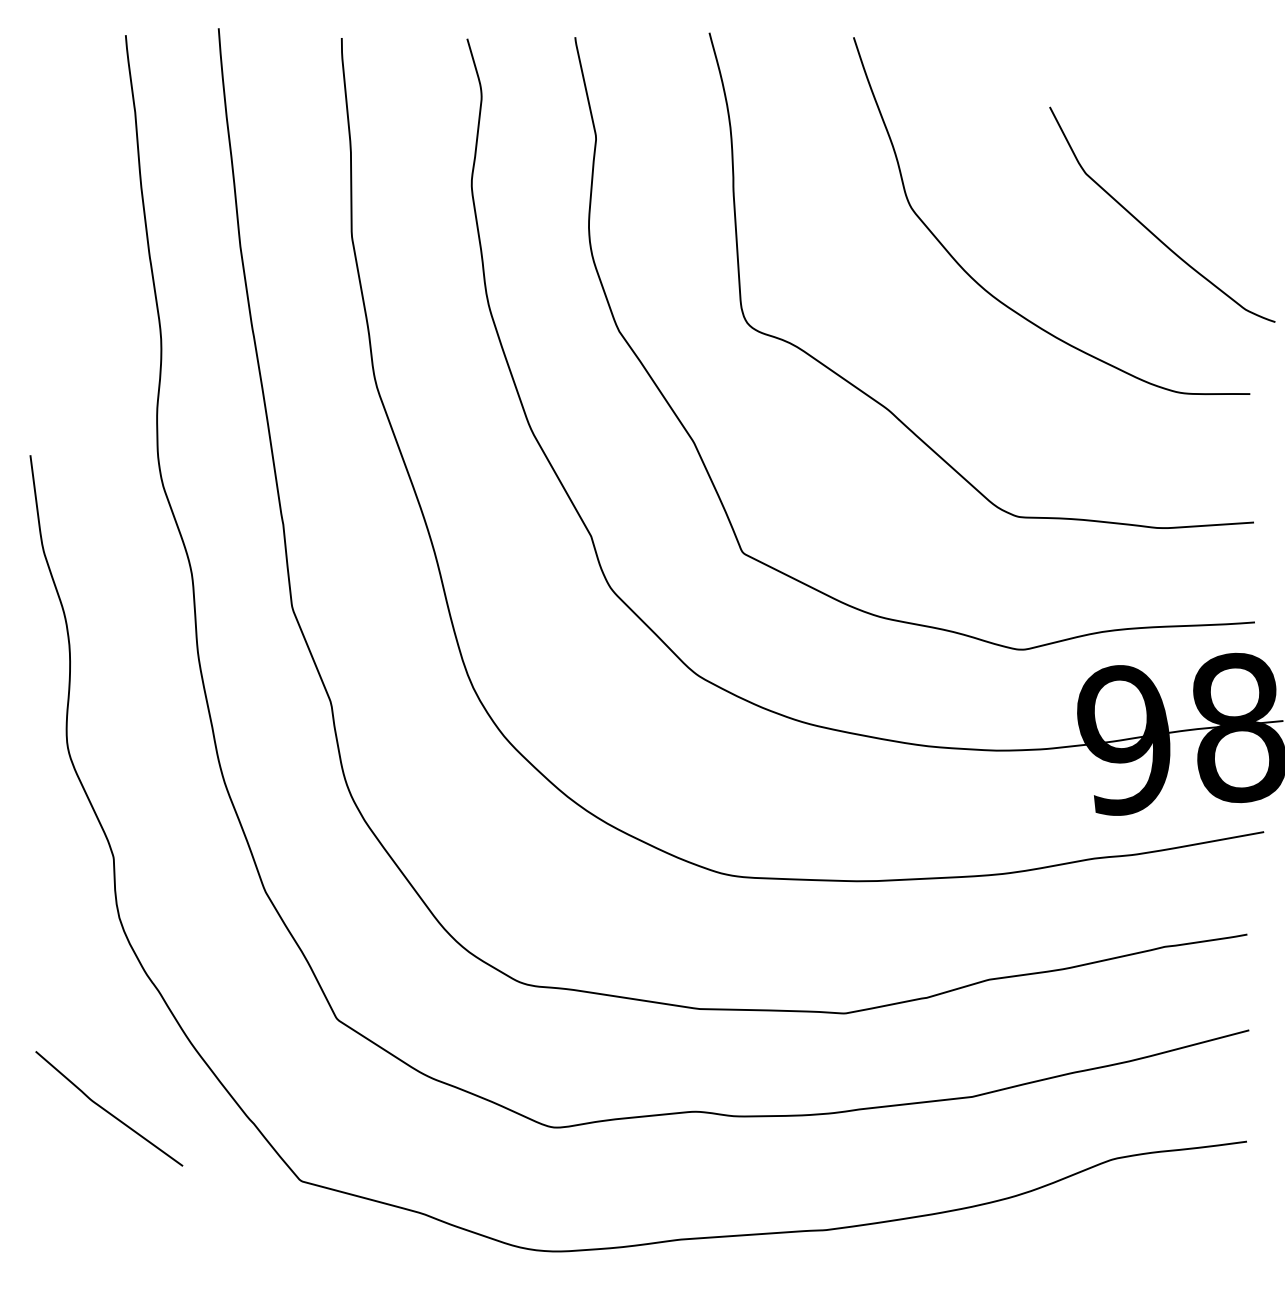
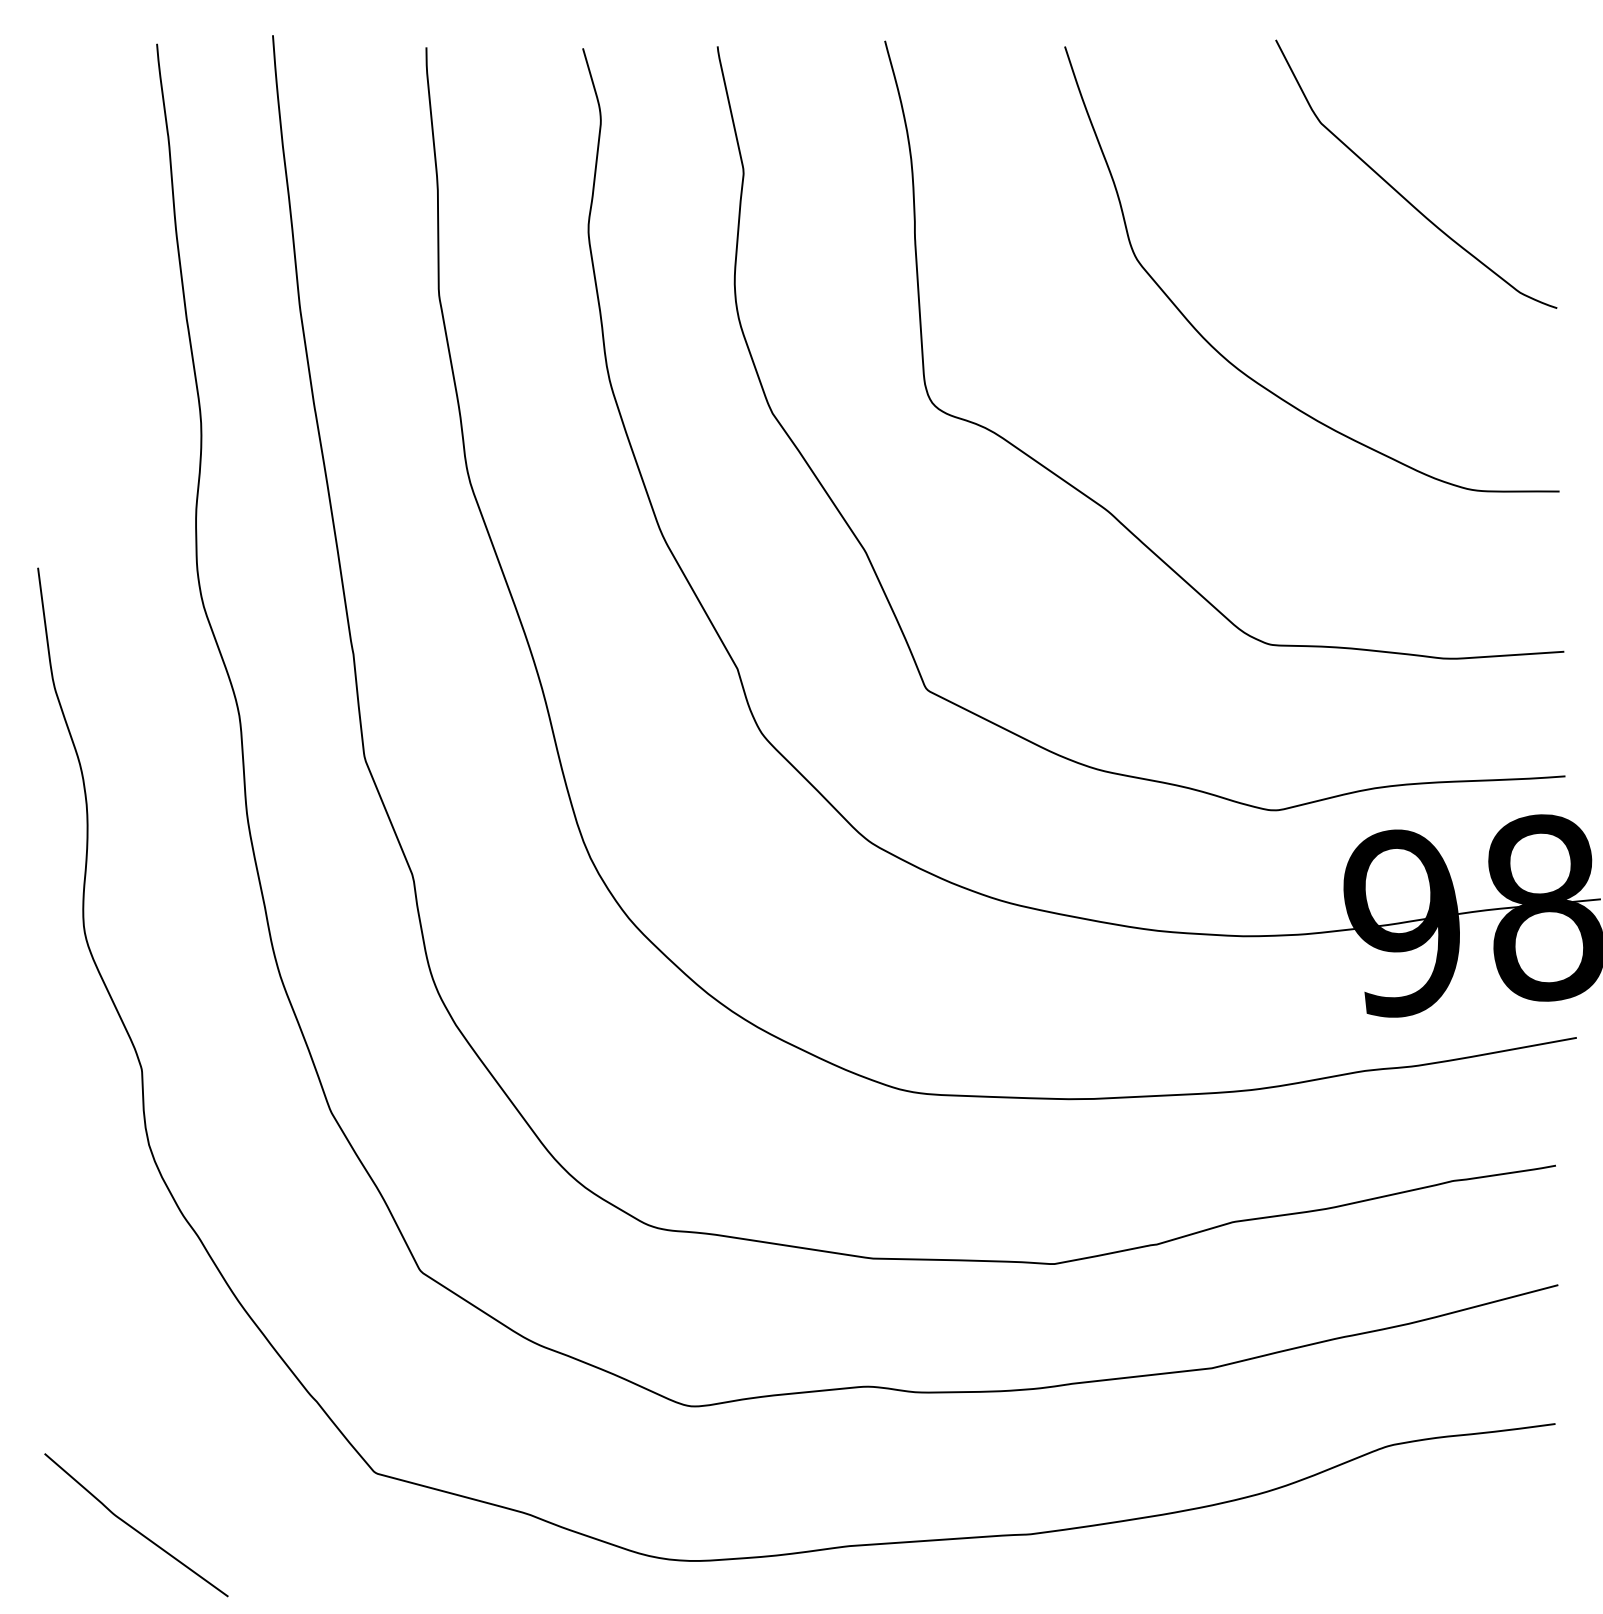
curve: (1148, 228) -> (1398, 191), moved
curve: (107, 1110) -> (134, 1527), moved

